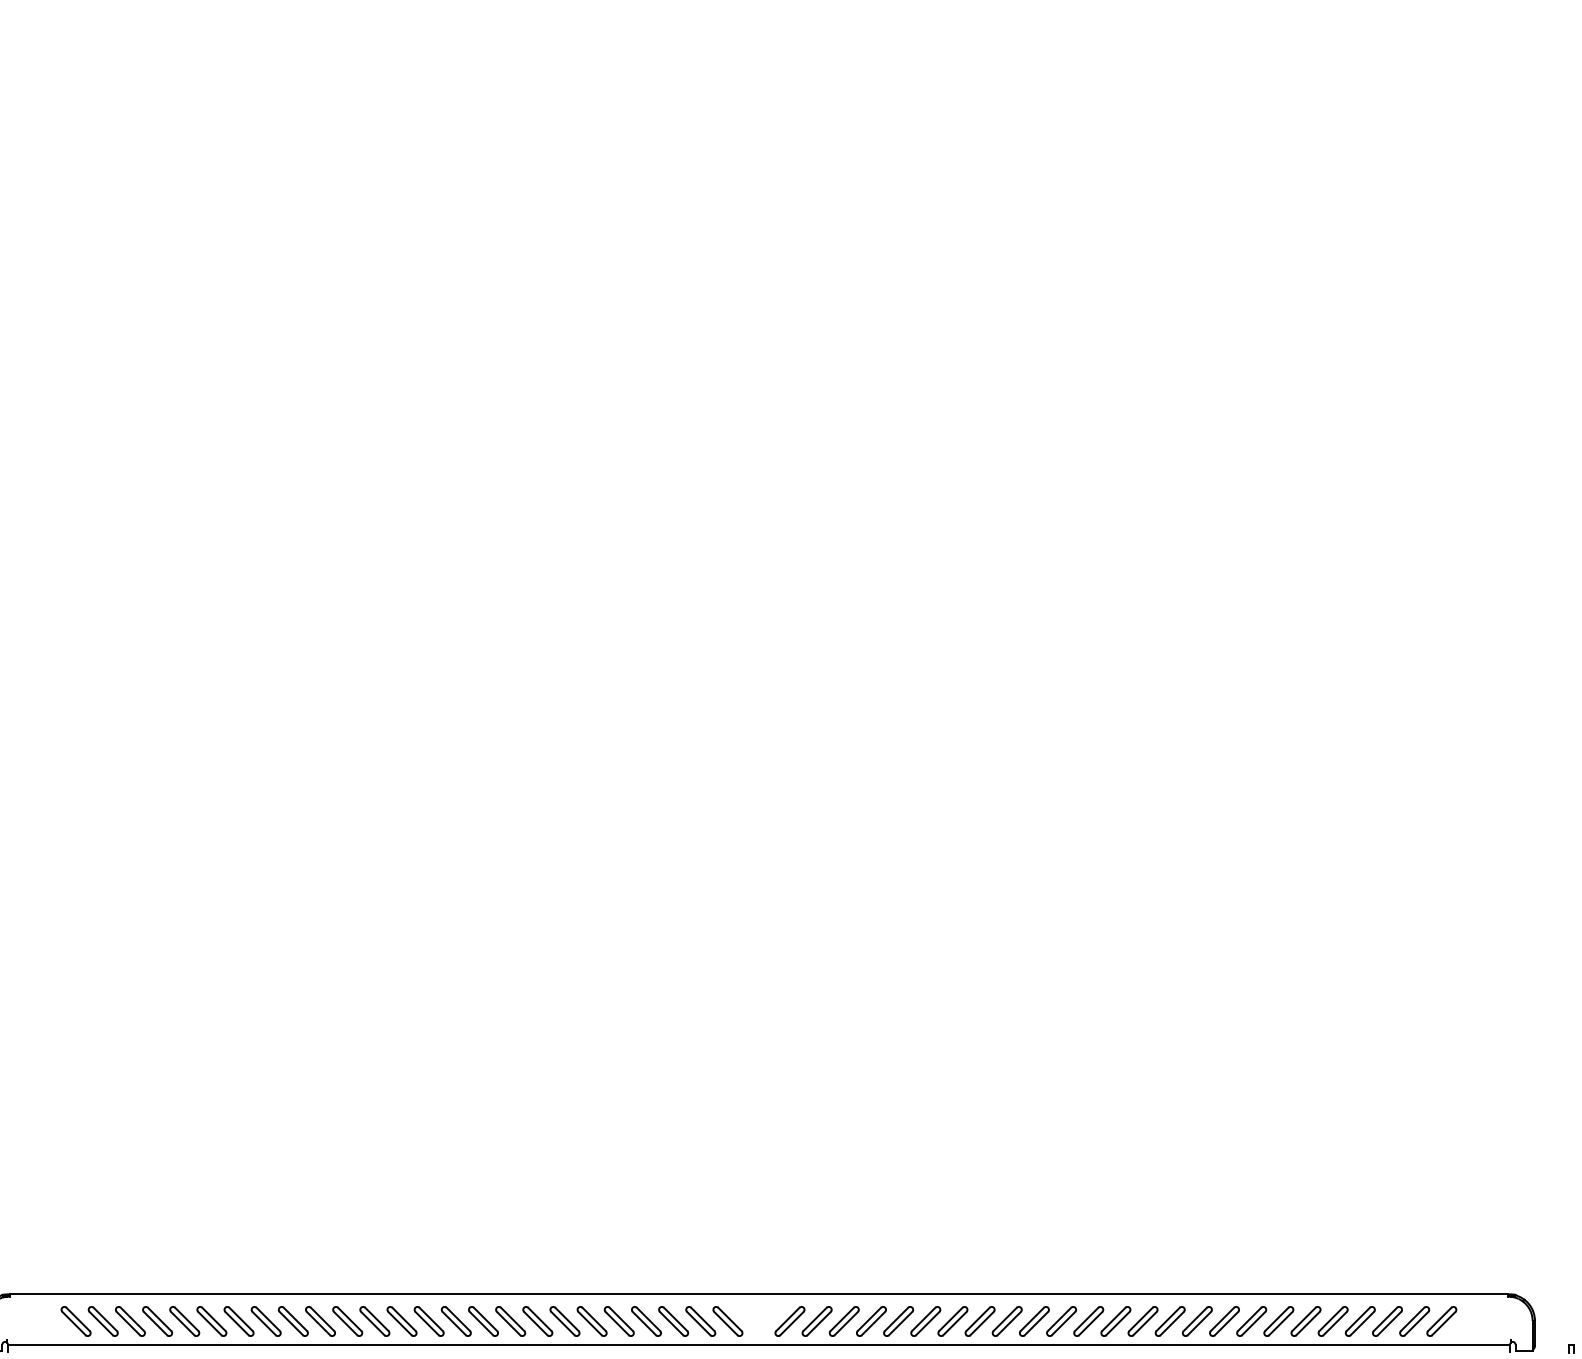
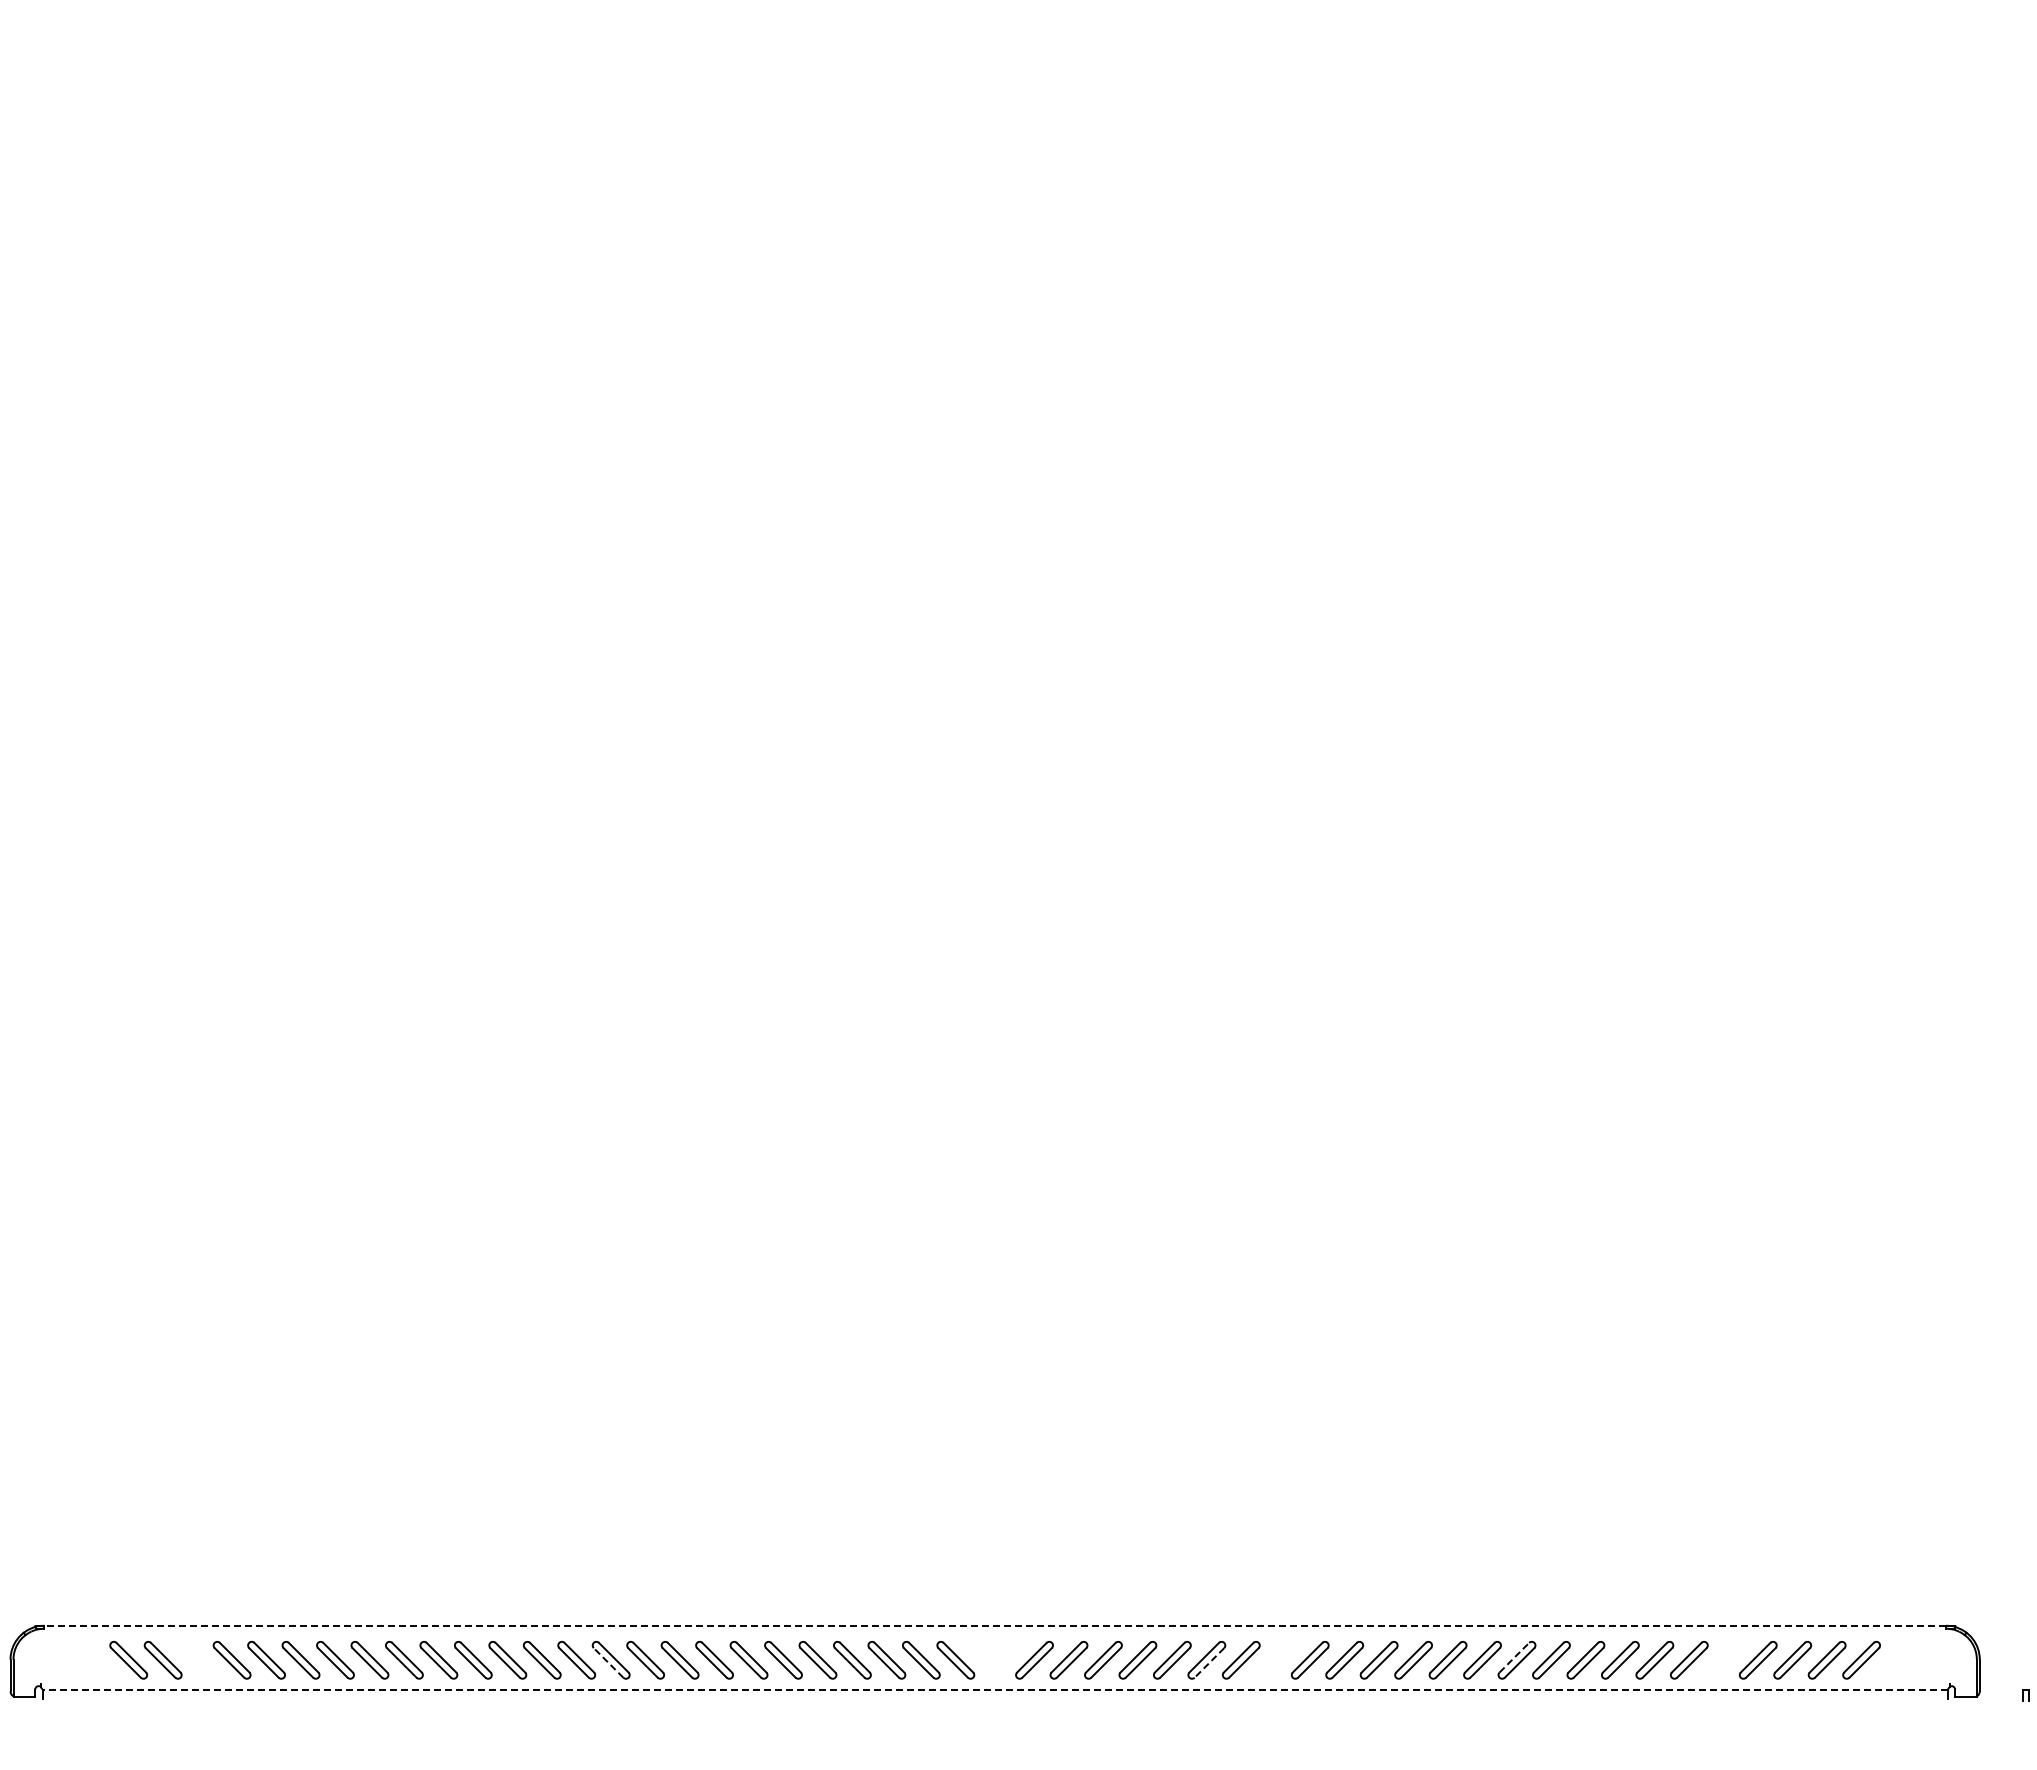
line: (759, 1294) -> (995, 1625), solid -> dashed
line: (1168, 1319) -> (1514, 1657), solid -> dashed
part: (130, 1321) -> (197, 1660), removed
part: (979, 1321) -> (1275, 1660), removed
part: (1332, 1321) -> (1723, 1660), removed
line: (454, 1323) -> (608, 1662), solid -> dashed
line: (927, 1323) -> (1209, 1662), solid -> dashed
line: (759, 1344) -> (995, 1689), solid -> dashed

